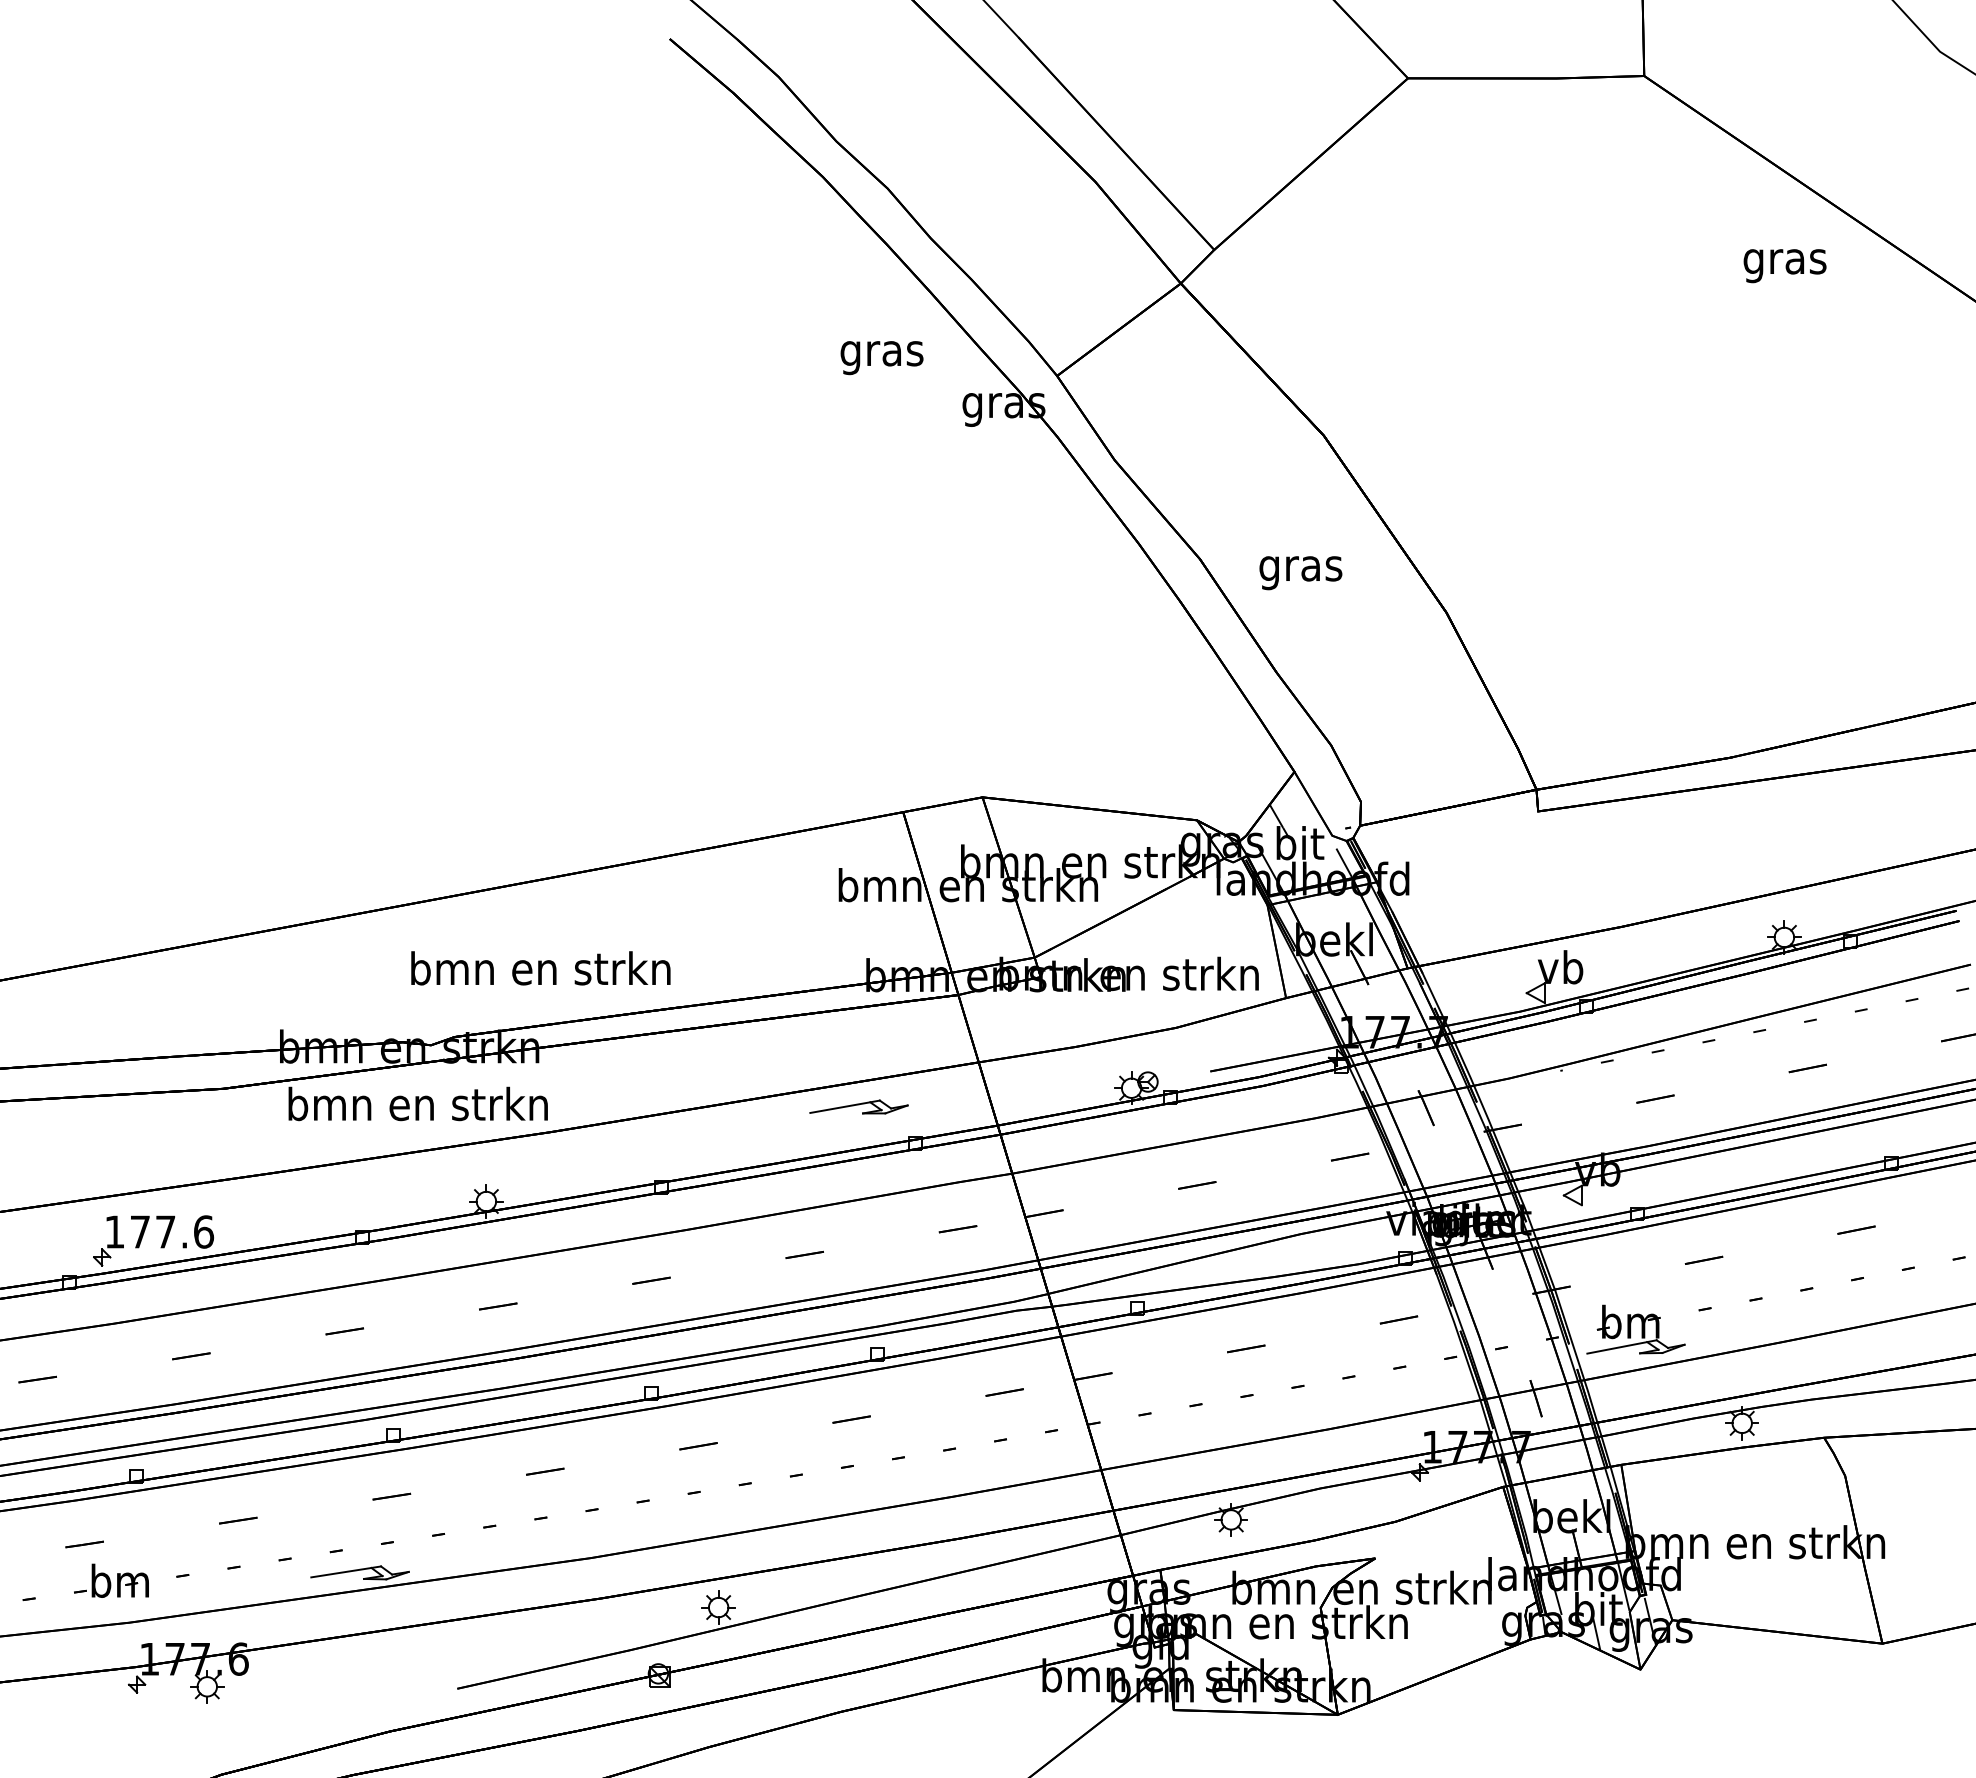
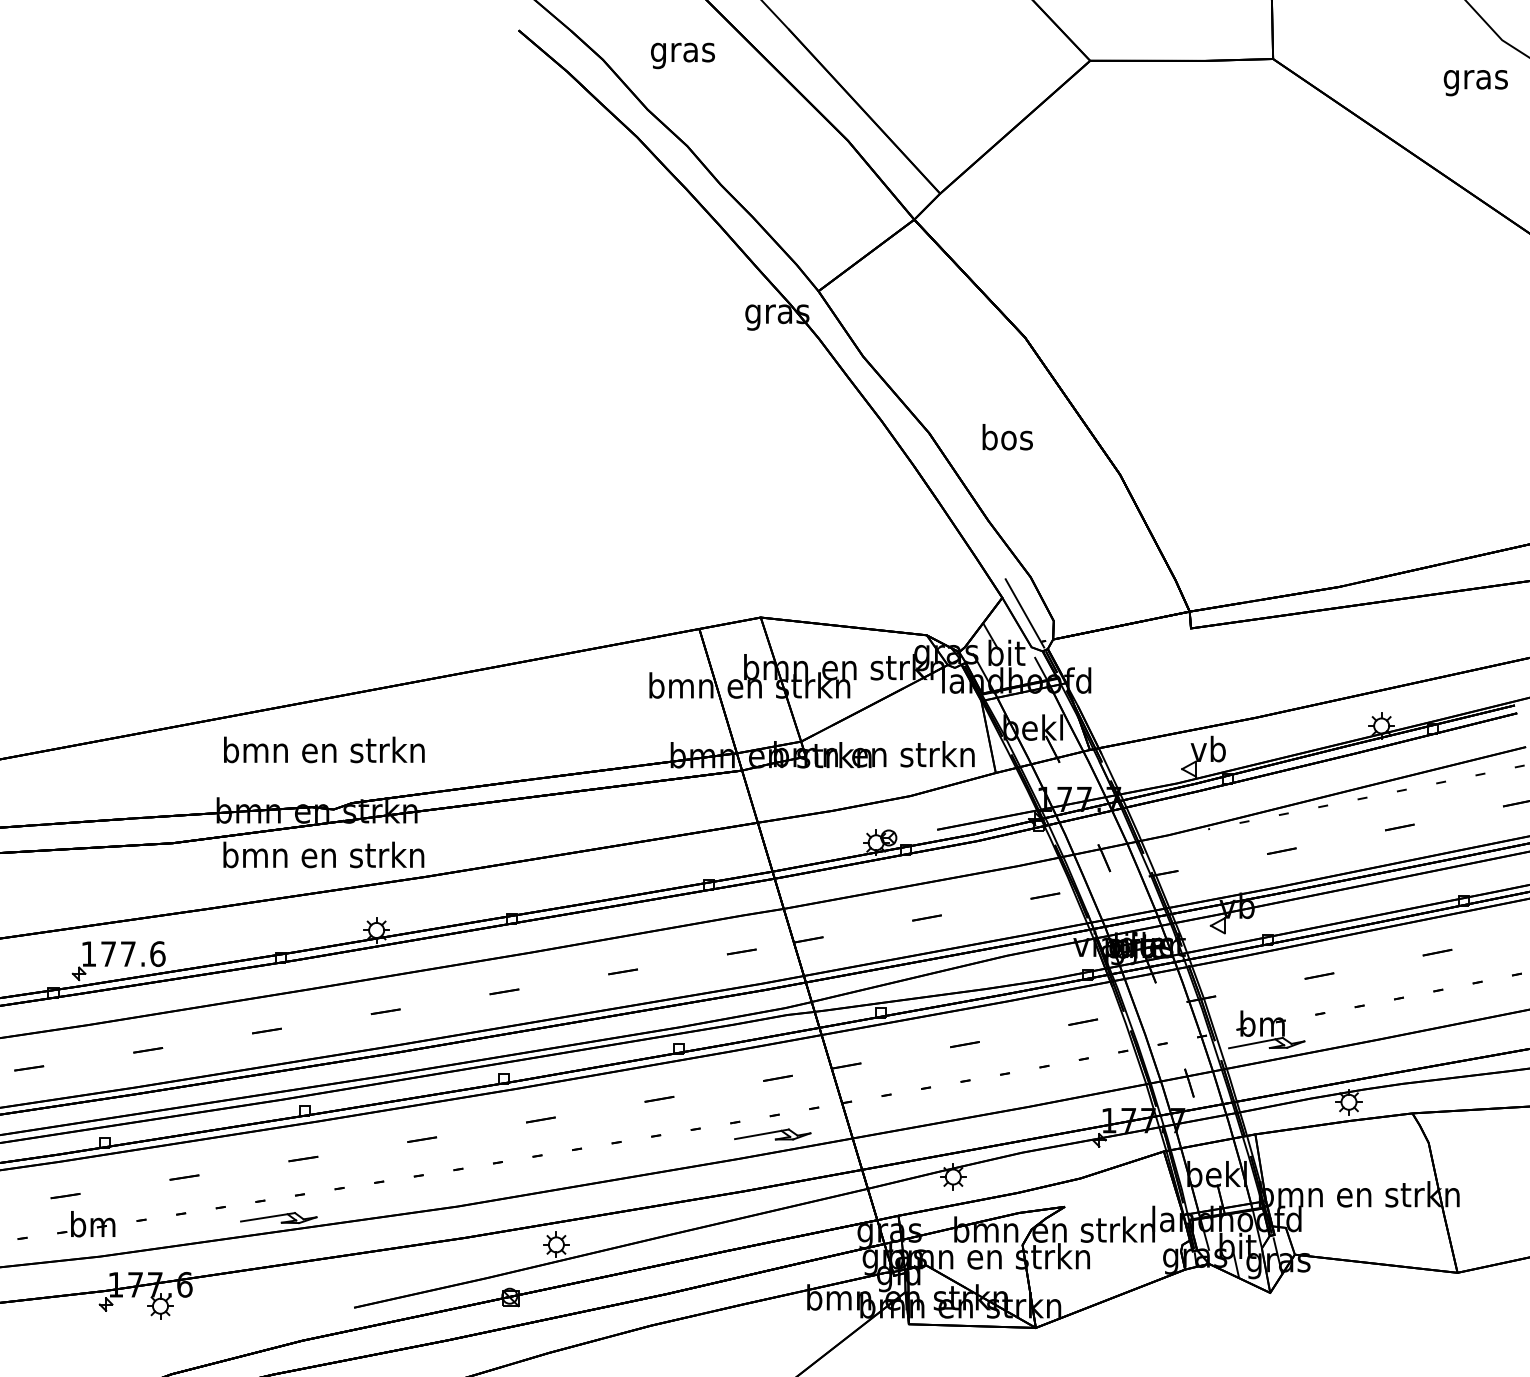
text: (1784, 266) -> (1475, 83), moved
text: (881, 358) -> (682, 56), moved
text: (1300, 568) -> (1006, 440), gras -> bos
line: (1320, 785) -> (1022, 608), added
text: (540, 968) -> (324, 750), moved
part: (858, 1106) -> (772, 1134), moved

